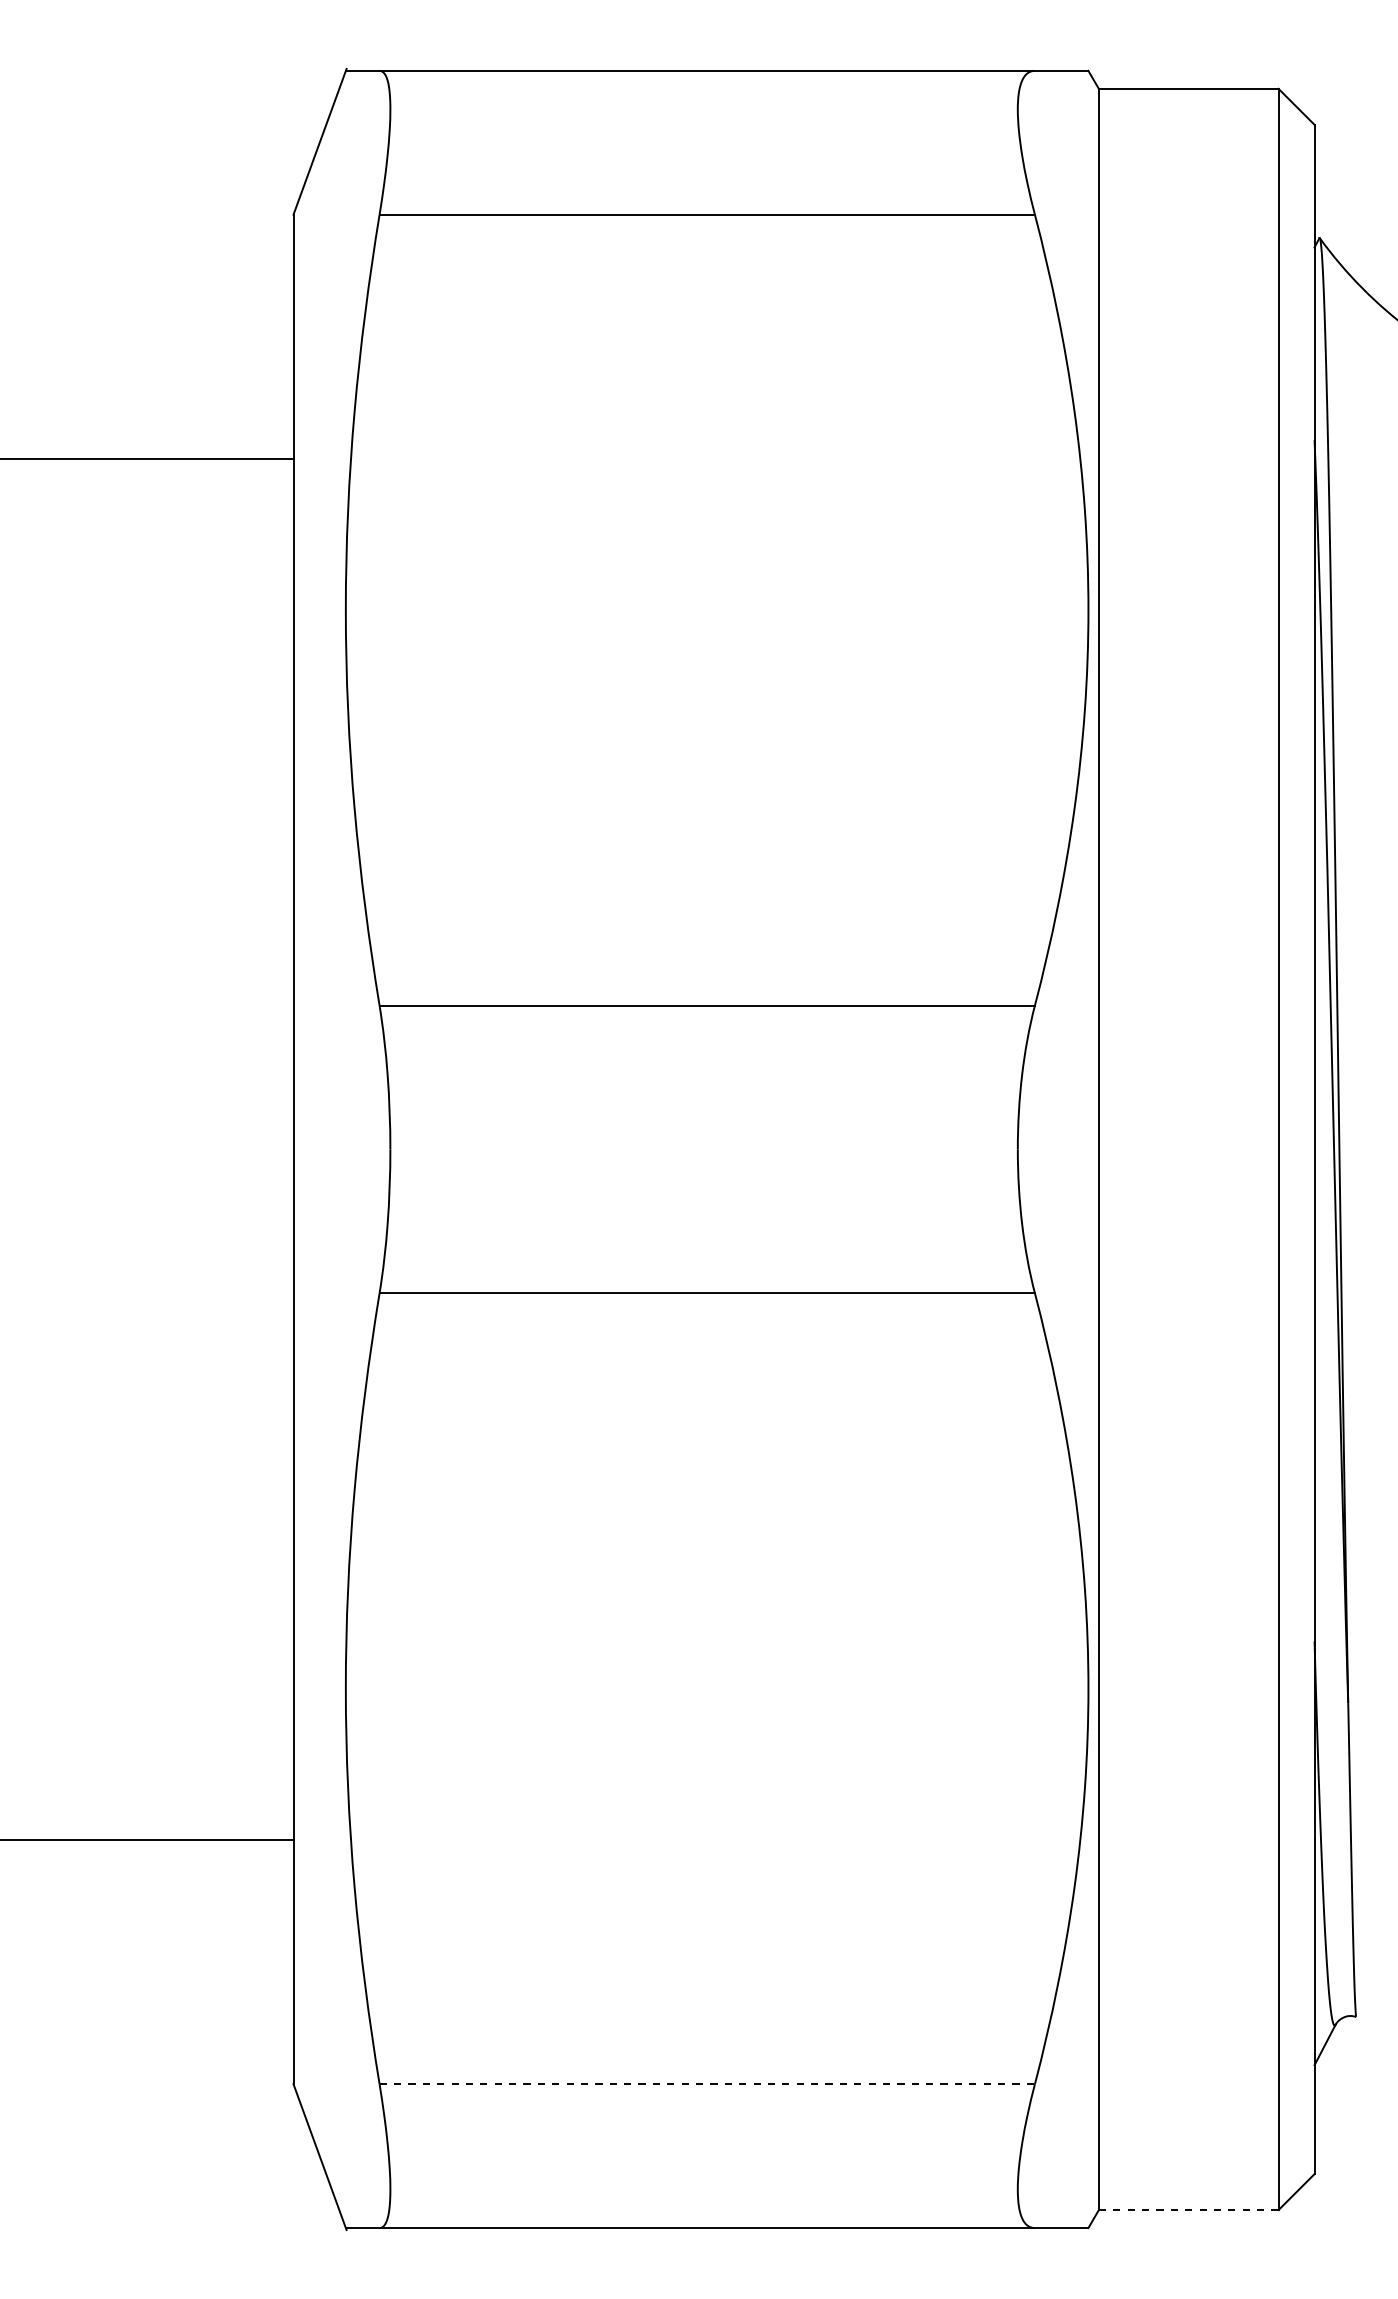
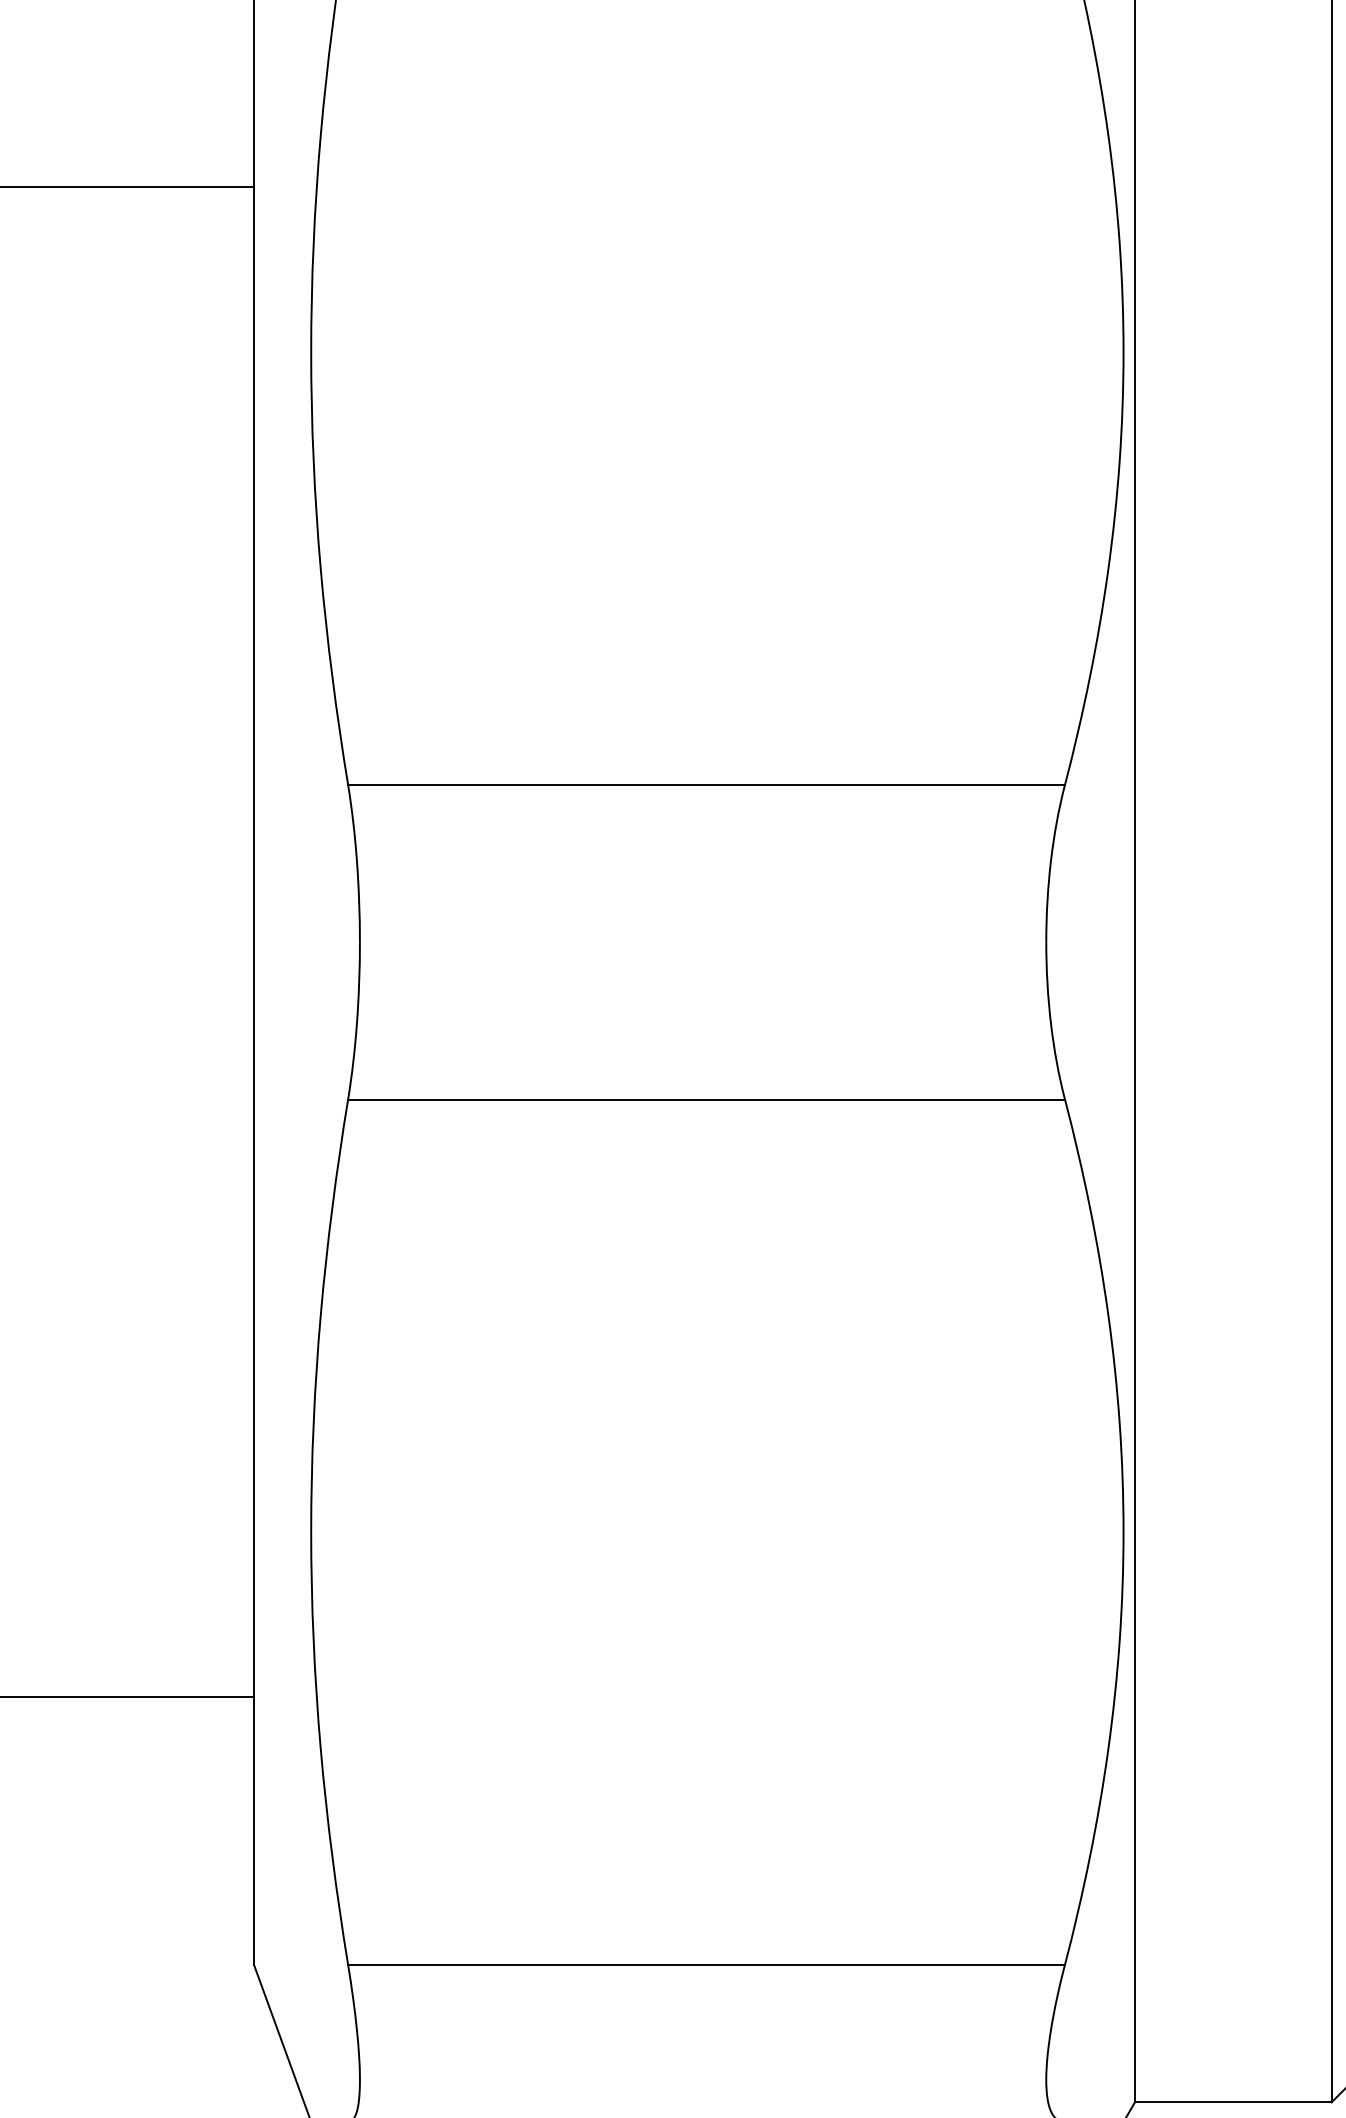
line: (707, 2084) -> (706, 1965), dashed -> solid
line: (1188, 2210) -> (1232, 2102), dashed -> solid

